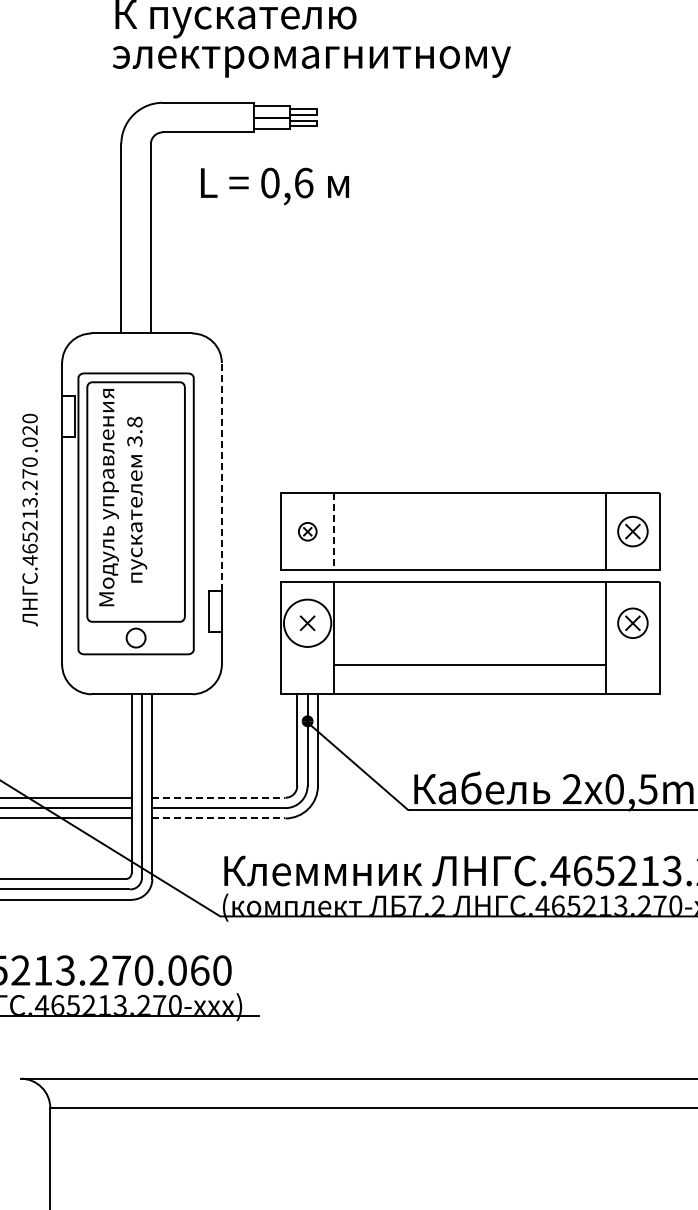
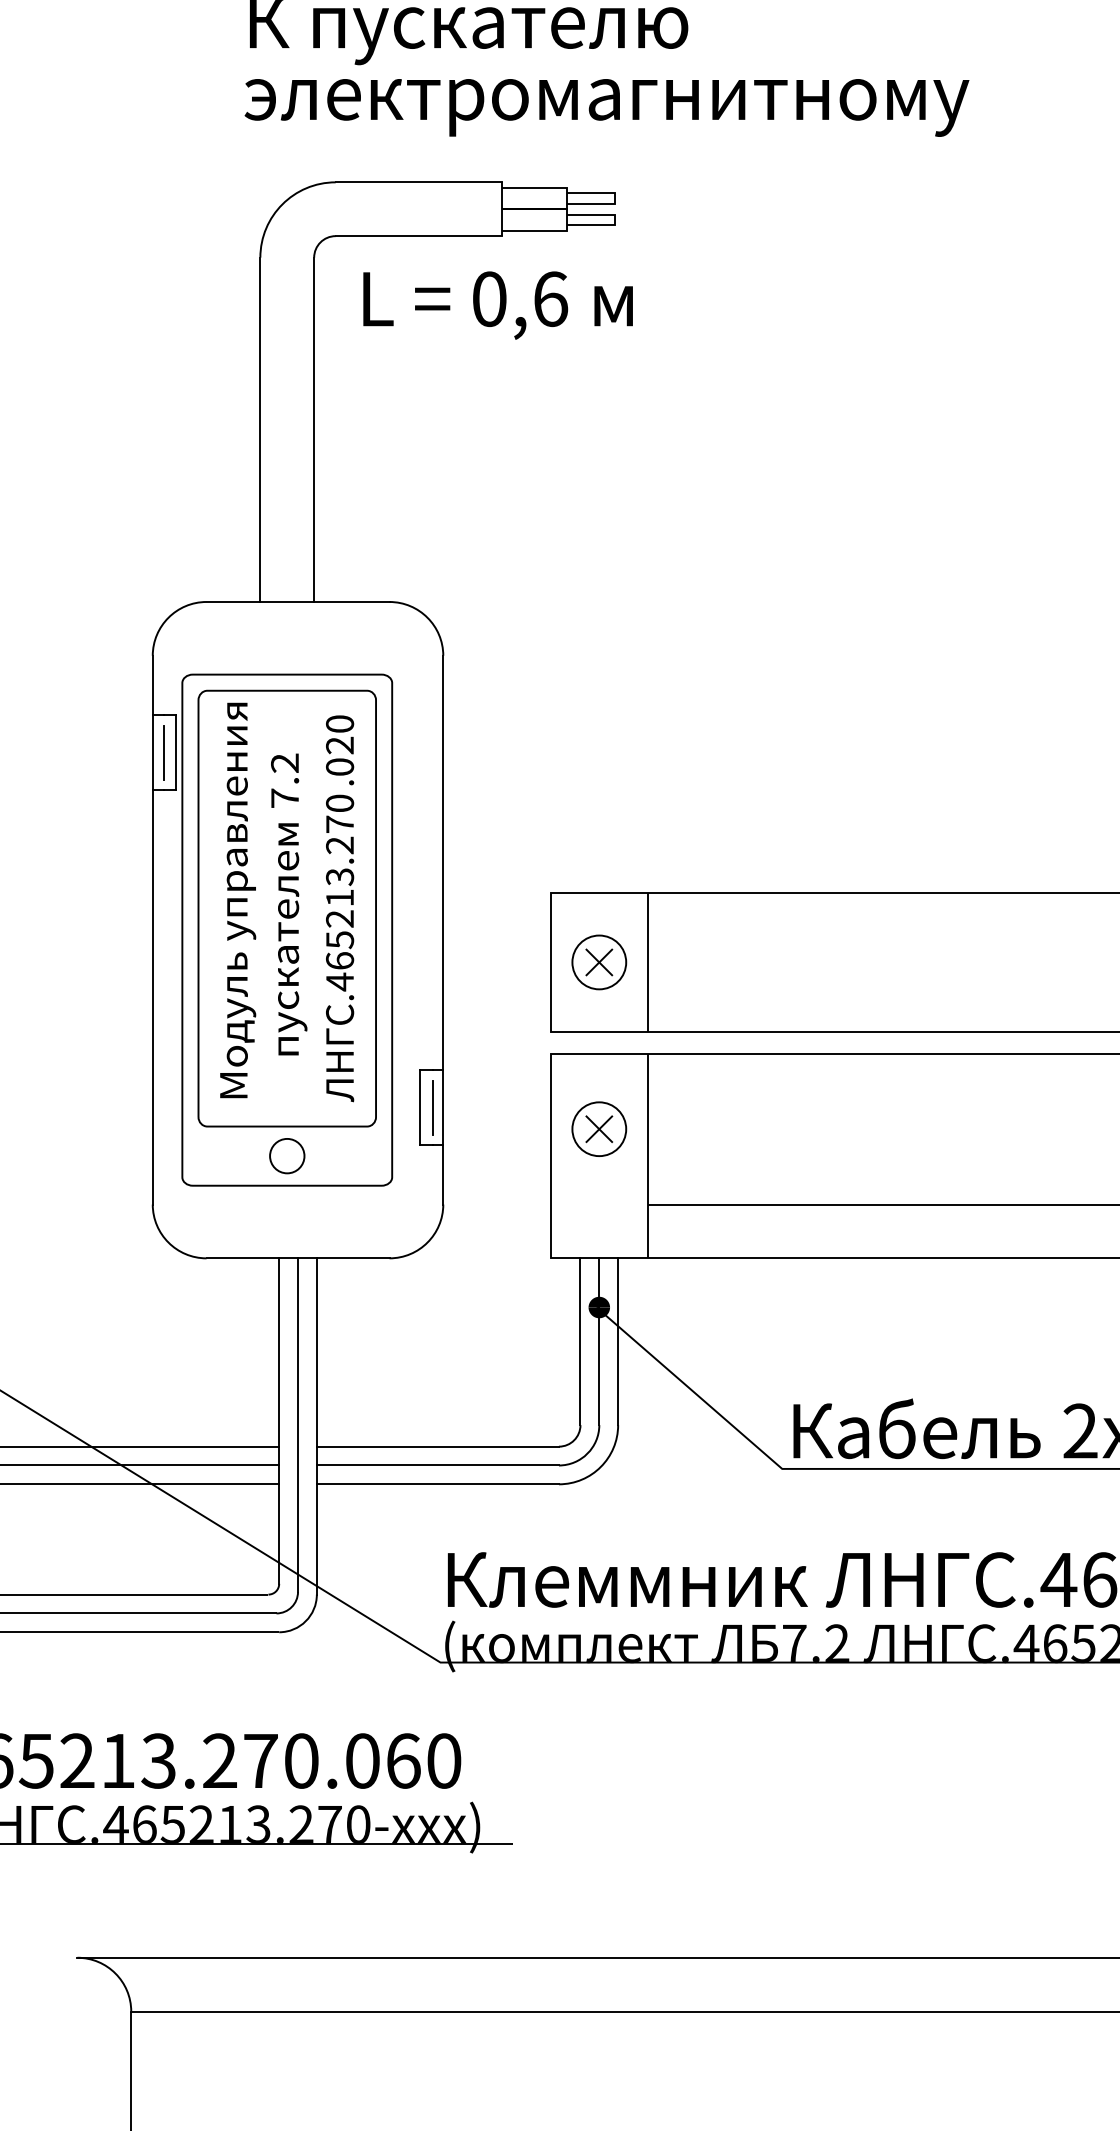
text: (275, 186) -> (499, 305), moved
line: (68, 416) -> (164, 752), added
text: (134, 431) -> (284, 780), 3.8 -> 7.2
line: (221, 476) -> (442, 862), dashed -> solid
text: (29, 519) -> (338, 907), moved
part: (307, 531) -> (599, 962), size x1.67
line: (334, 532) -> (648, 964), dashed -> solid
line: (215, 611) -> (431, 1107), added
circle: (307, 623) -> (599, 1129), size x0.62
line: (218, 797) -> (437, 1446), dashed -> solid
line: (218, 818) -> (437, 1484), dashed -> solid

